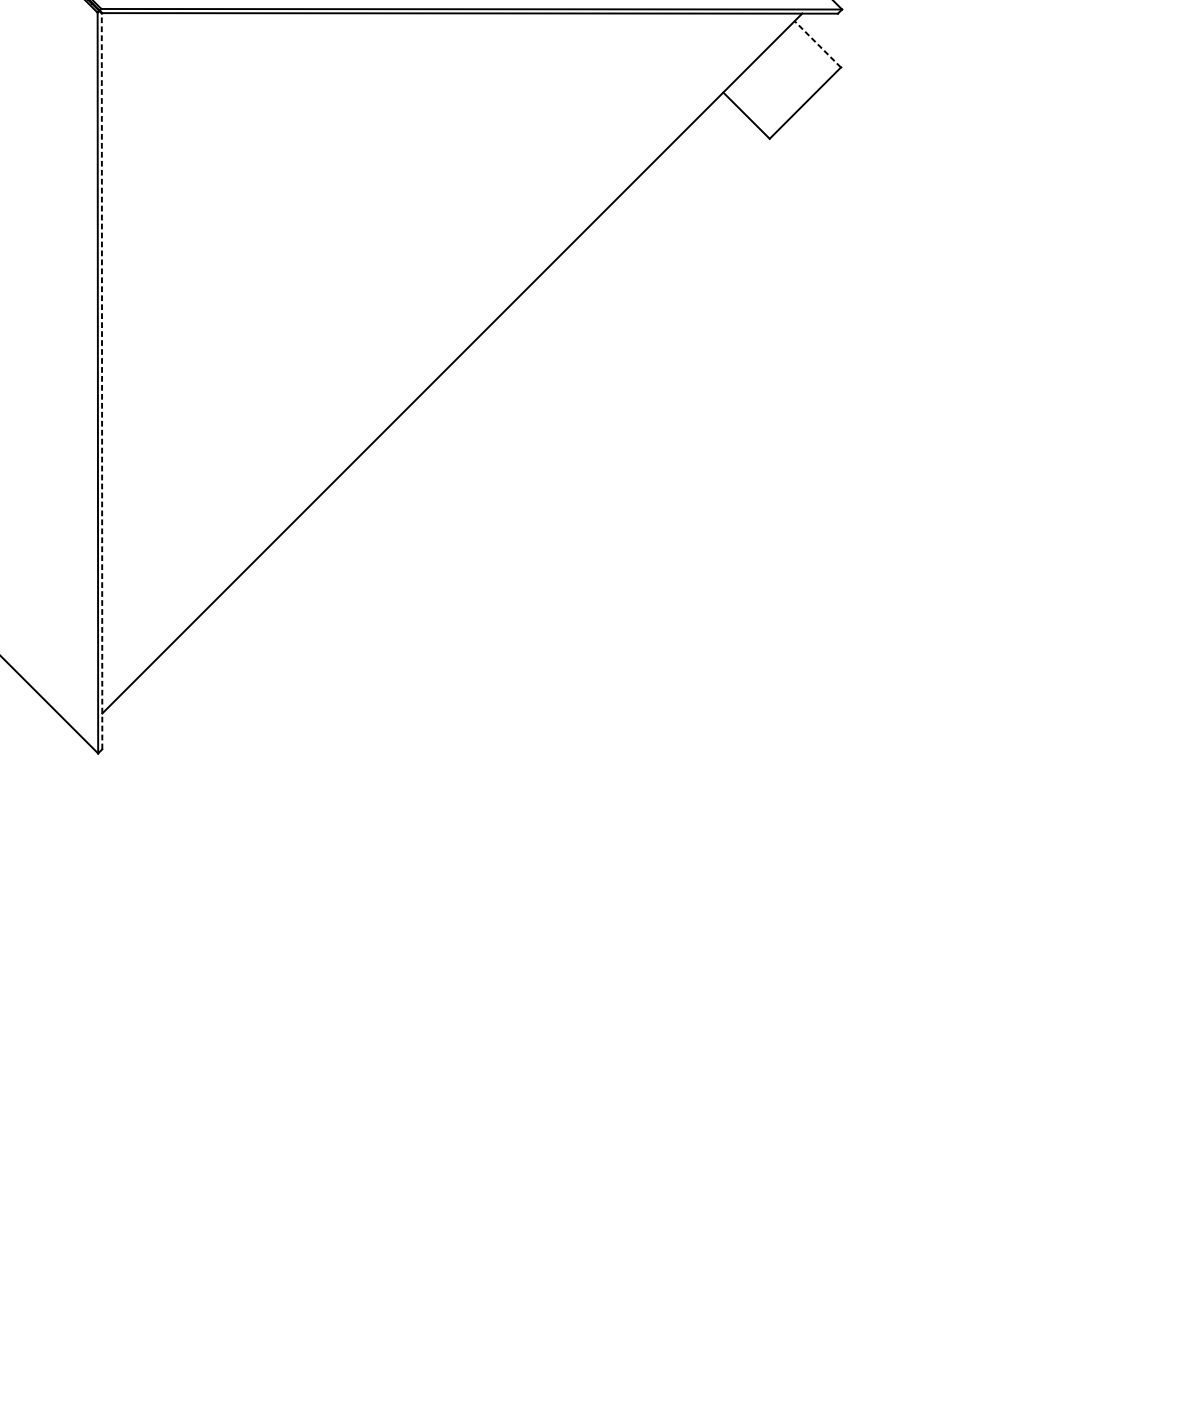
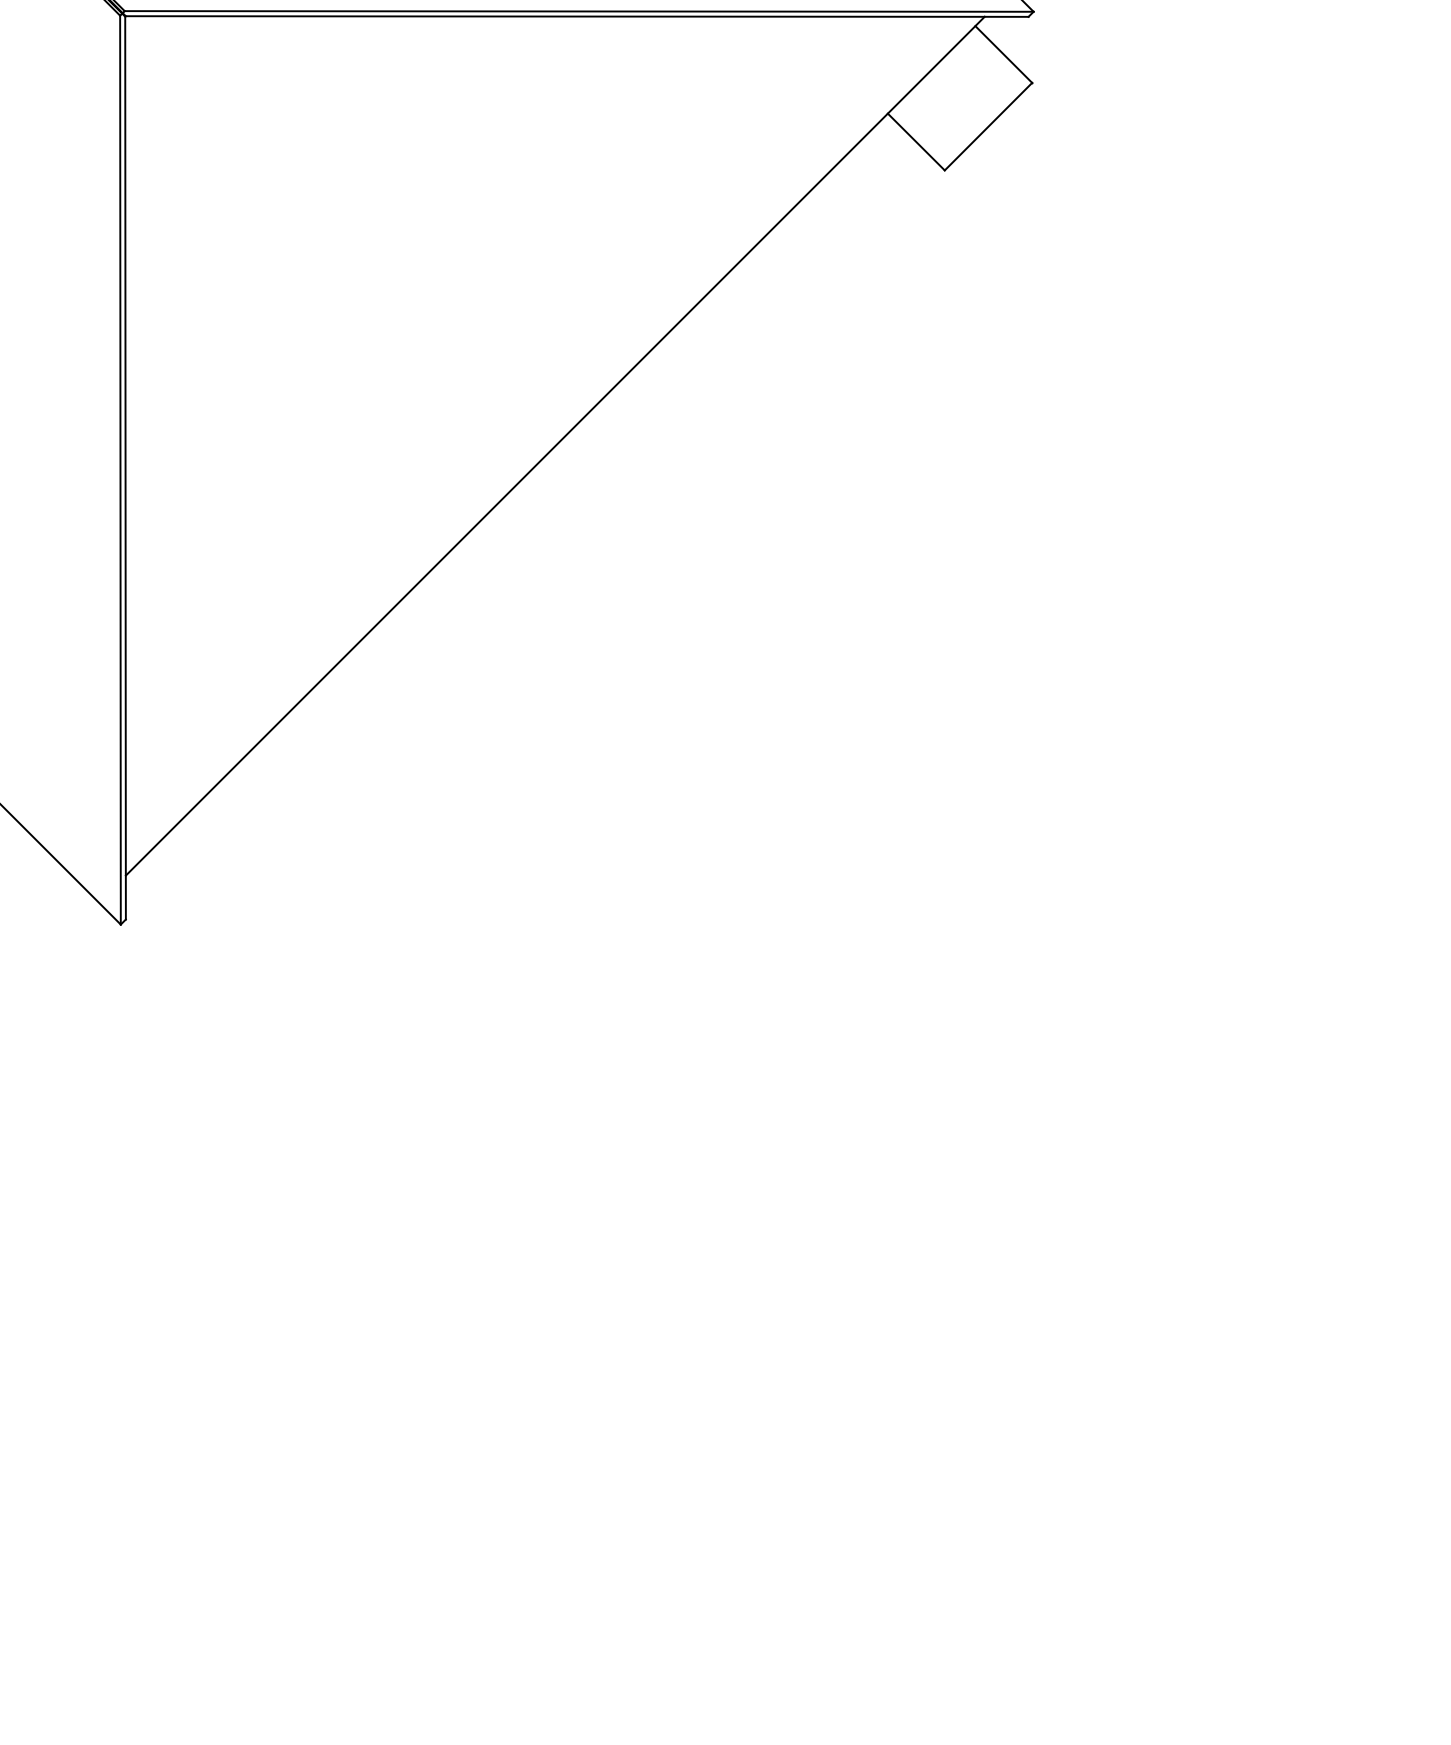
line: (817, 44) -> (1003, 54), dashed -> solid
line: (102, 380) -> (125, 467), dashed -> solid

